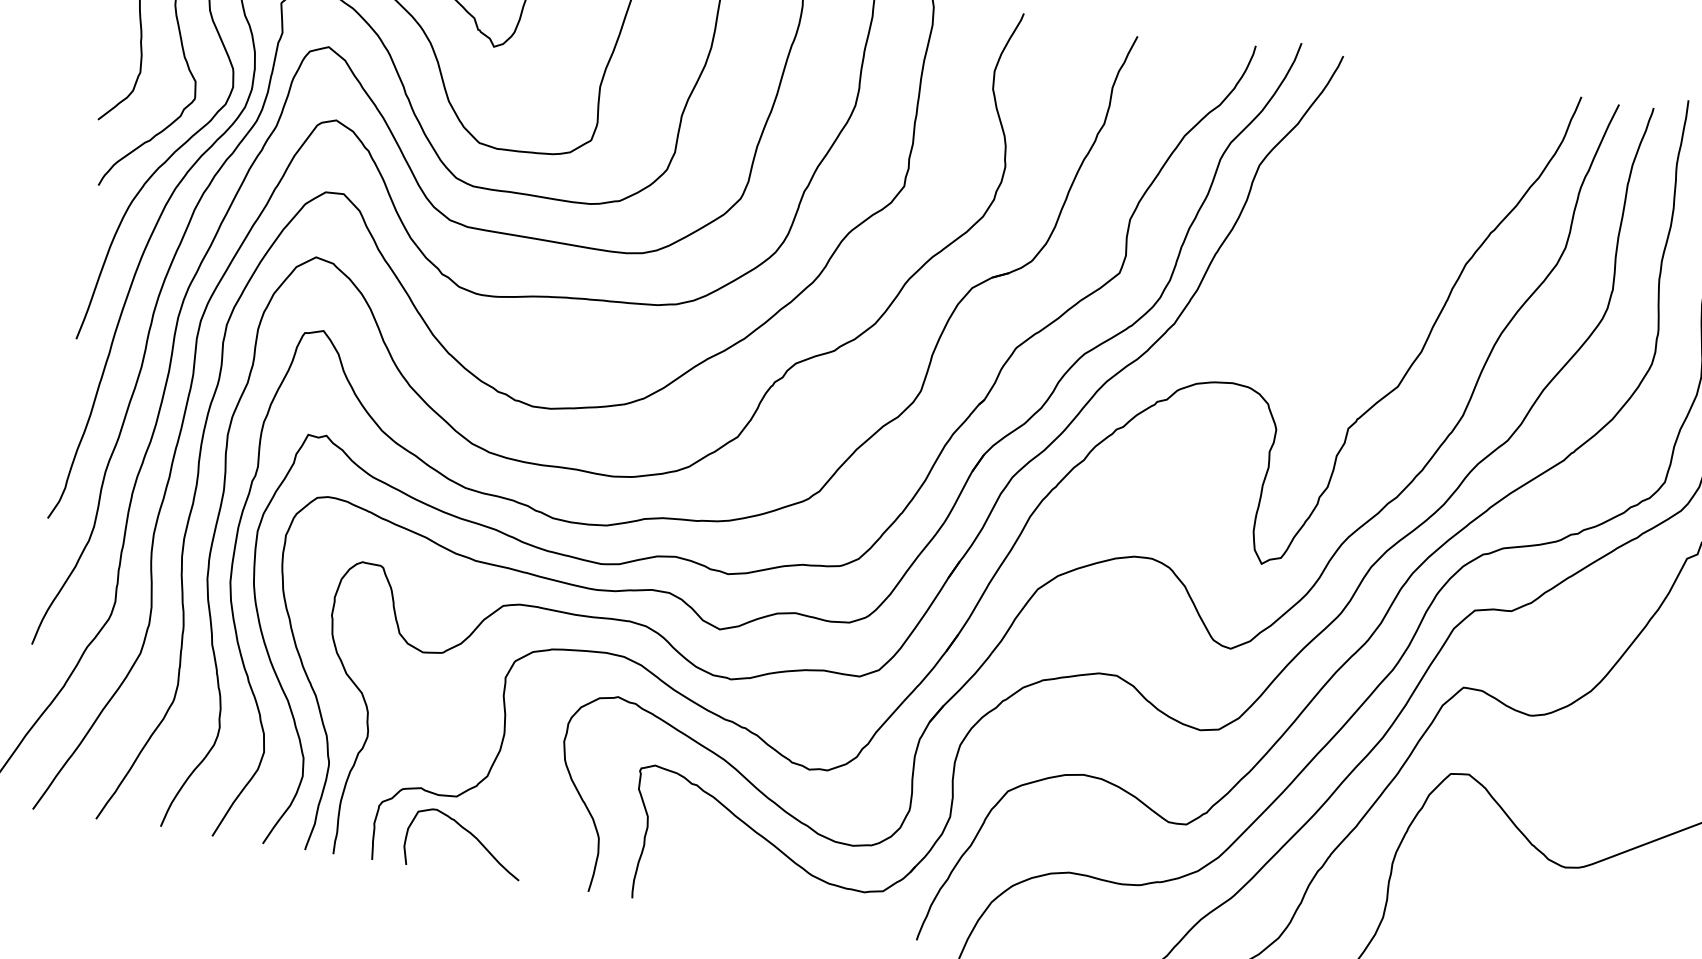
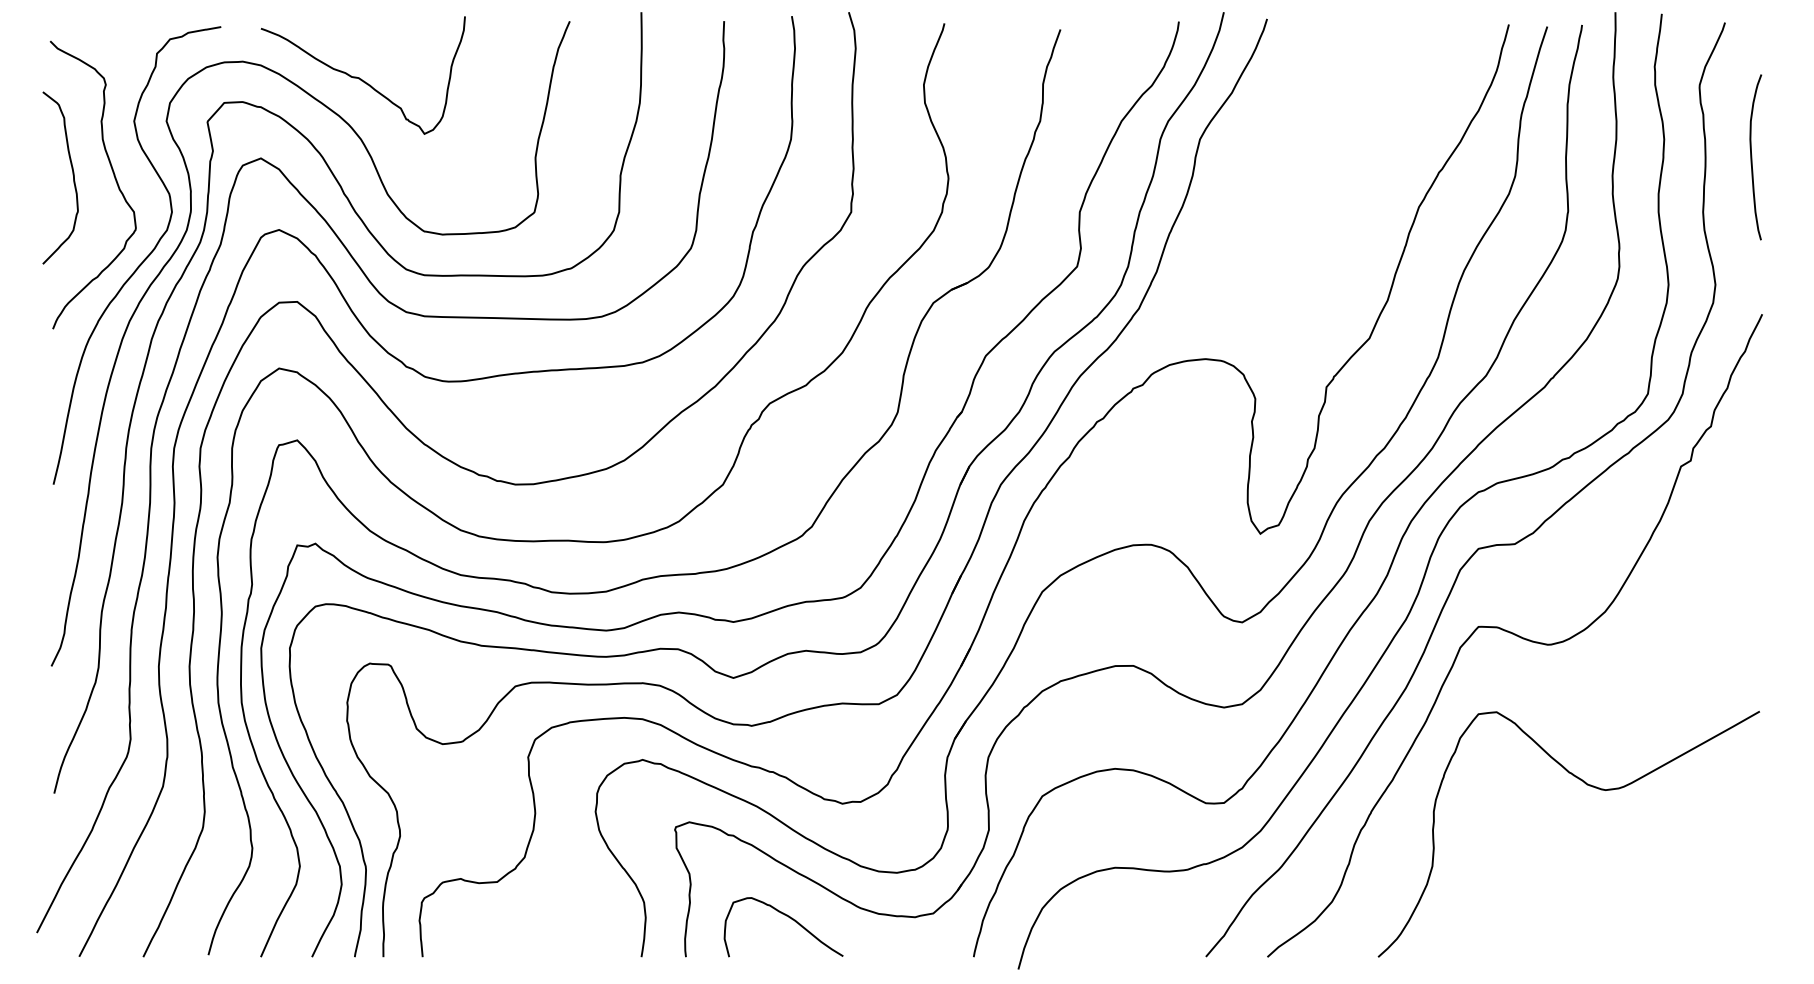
curve: (471, 835) -> (789, 918), moved

